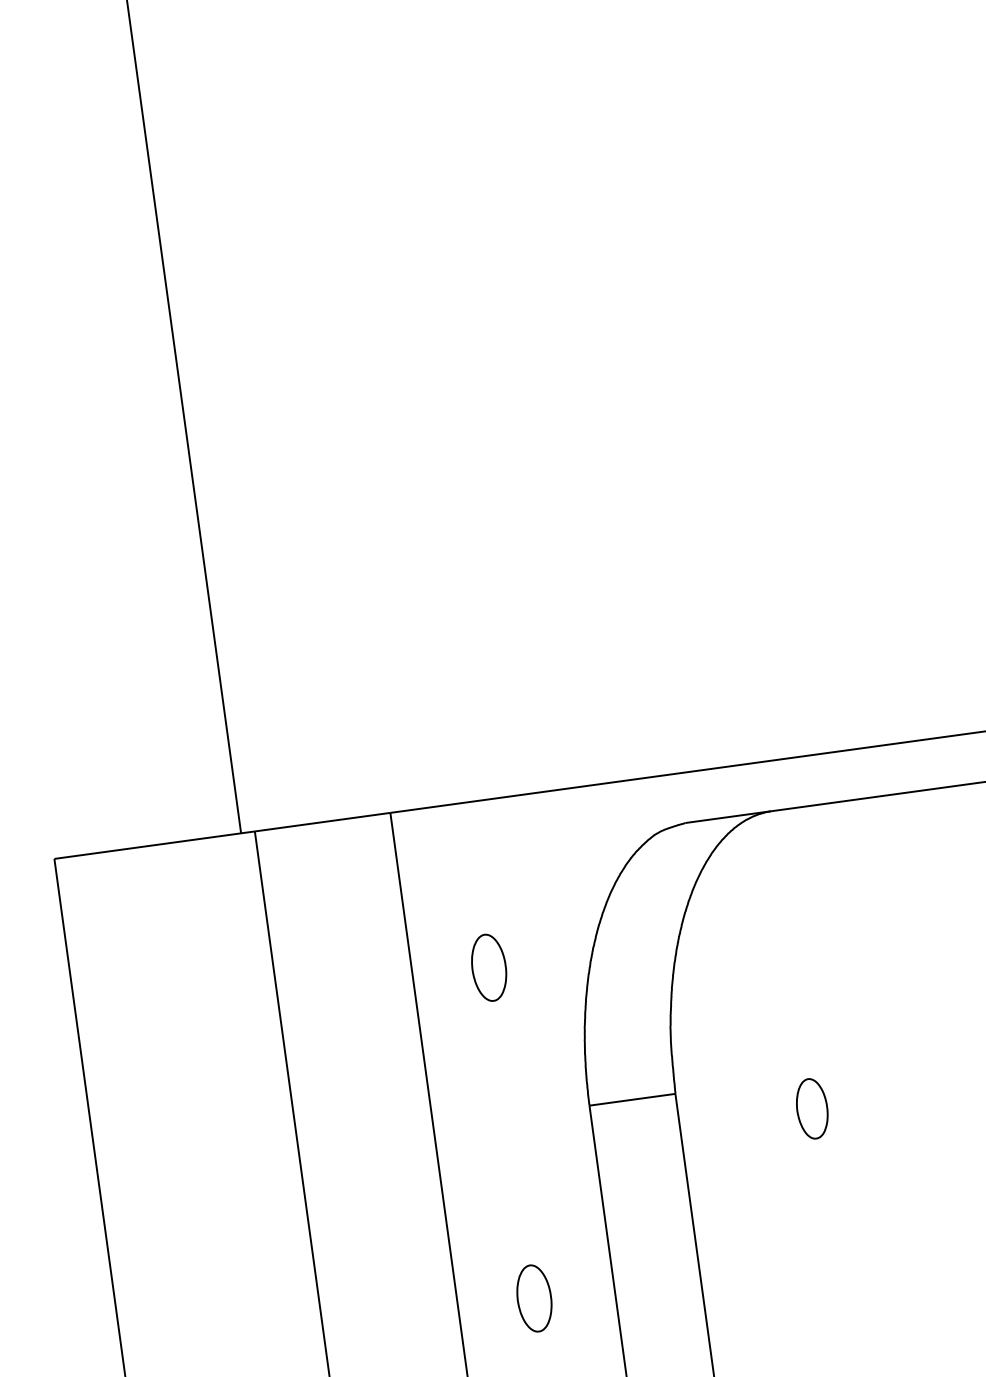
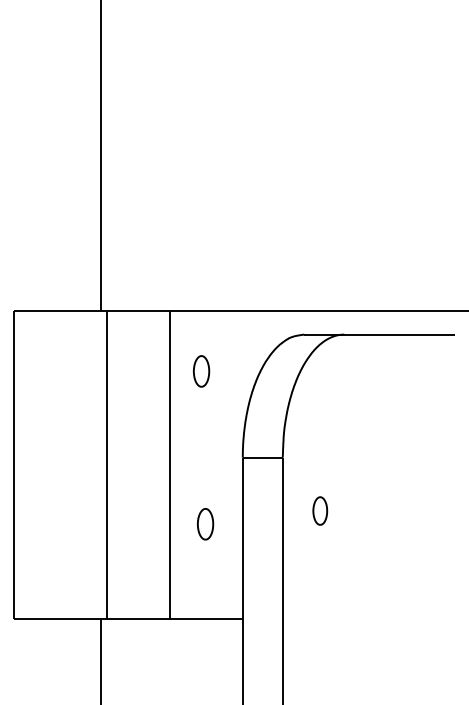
part: (489, 968) -> (201, 371), moved
part: (812, 1107) -> (320, 510), moved
part: (534, 1299) -> (205, 524), moved

